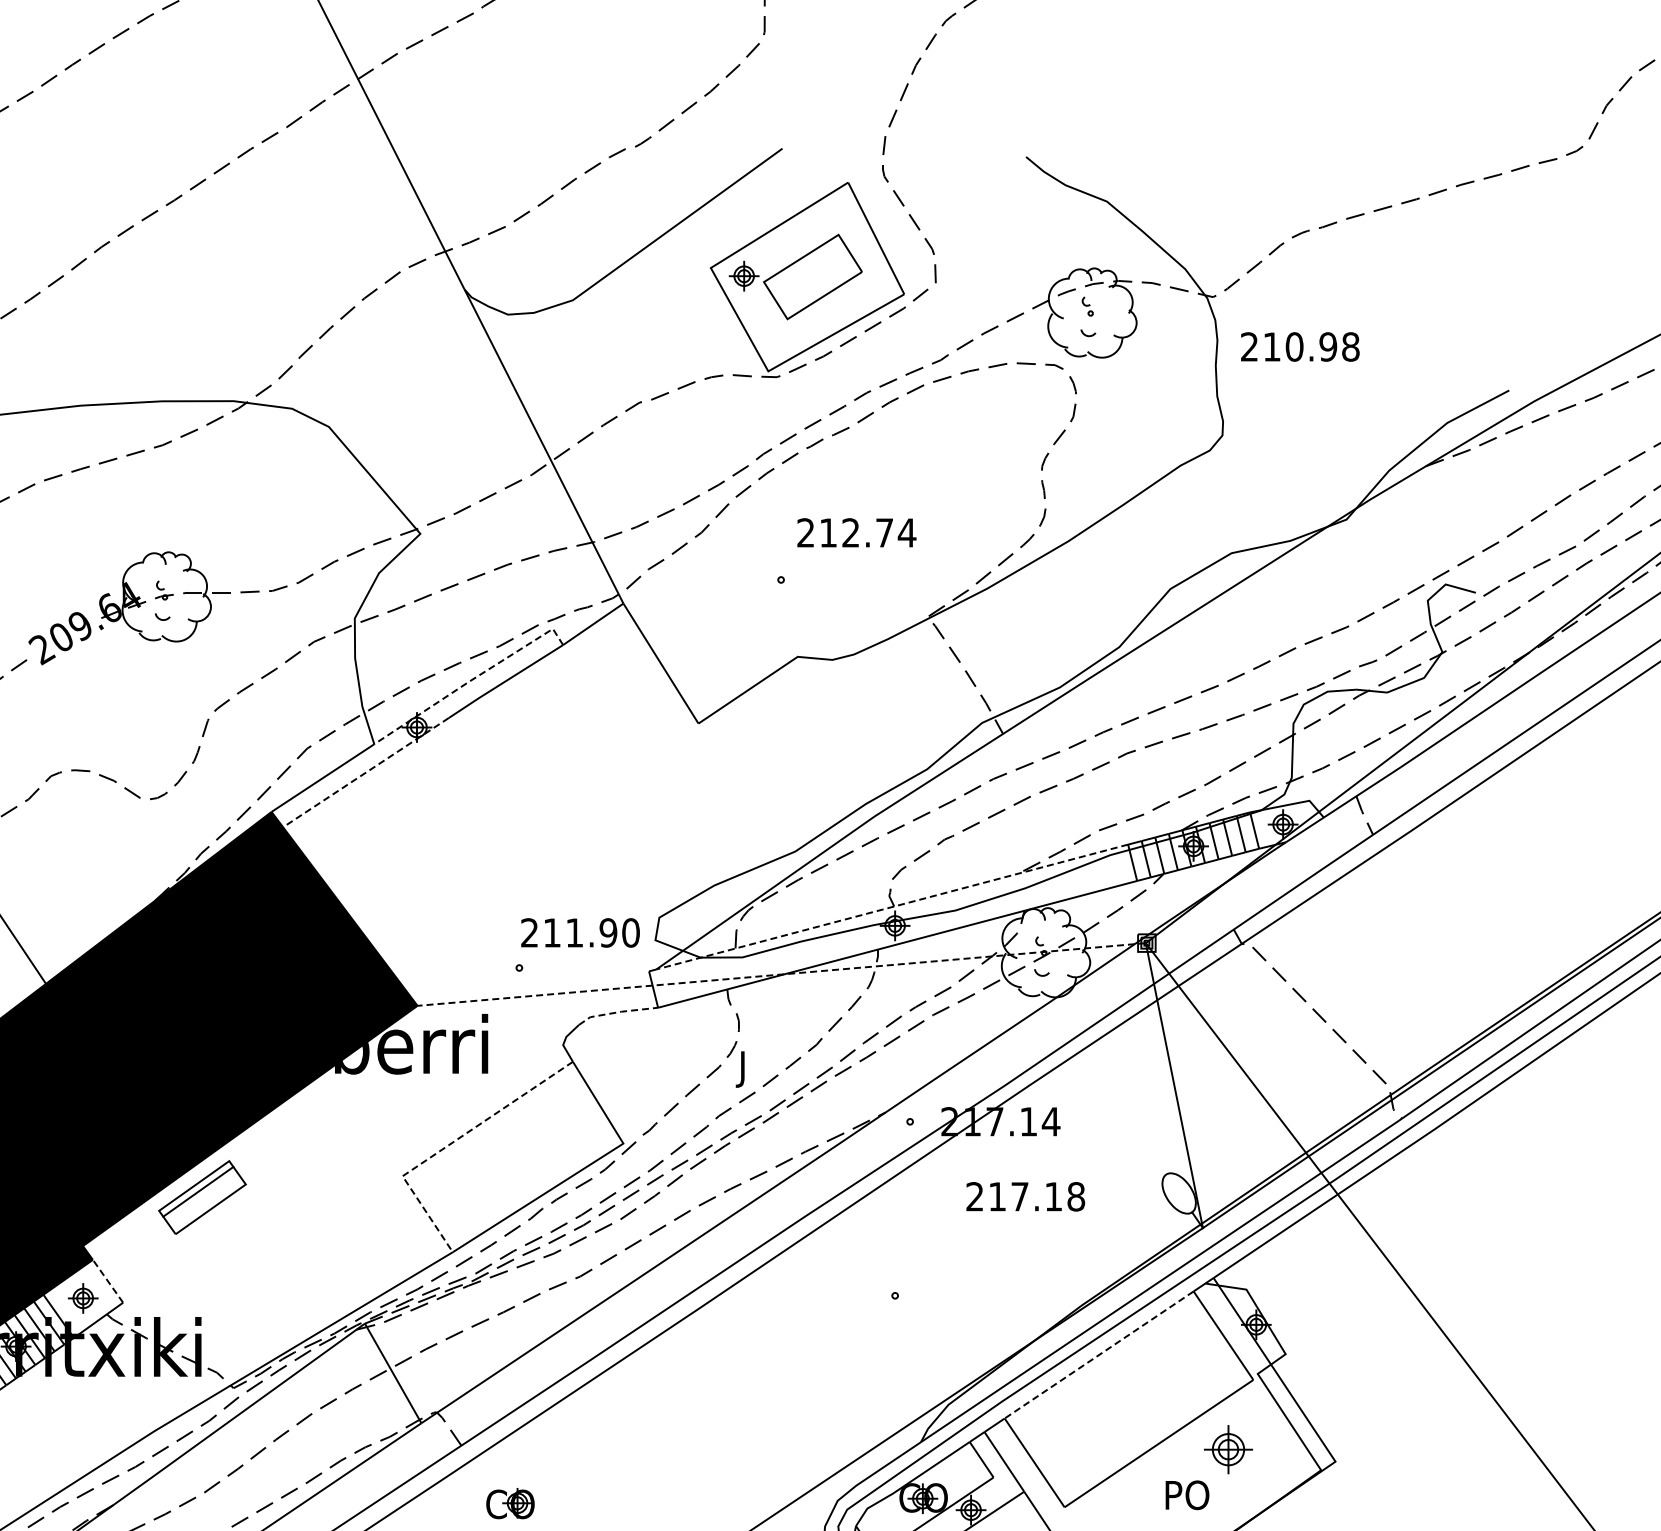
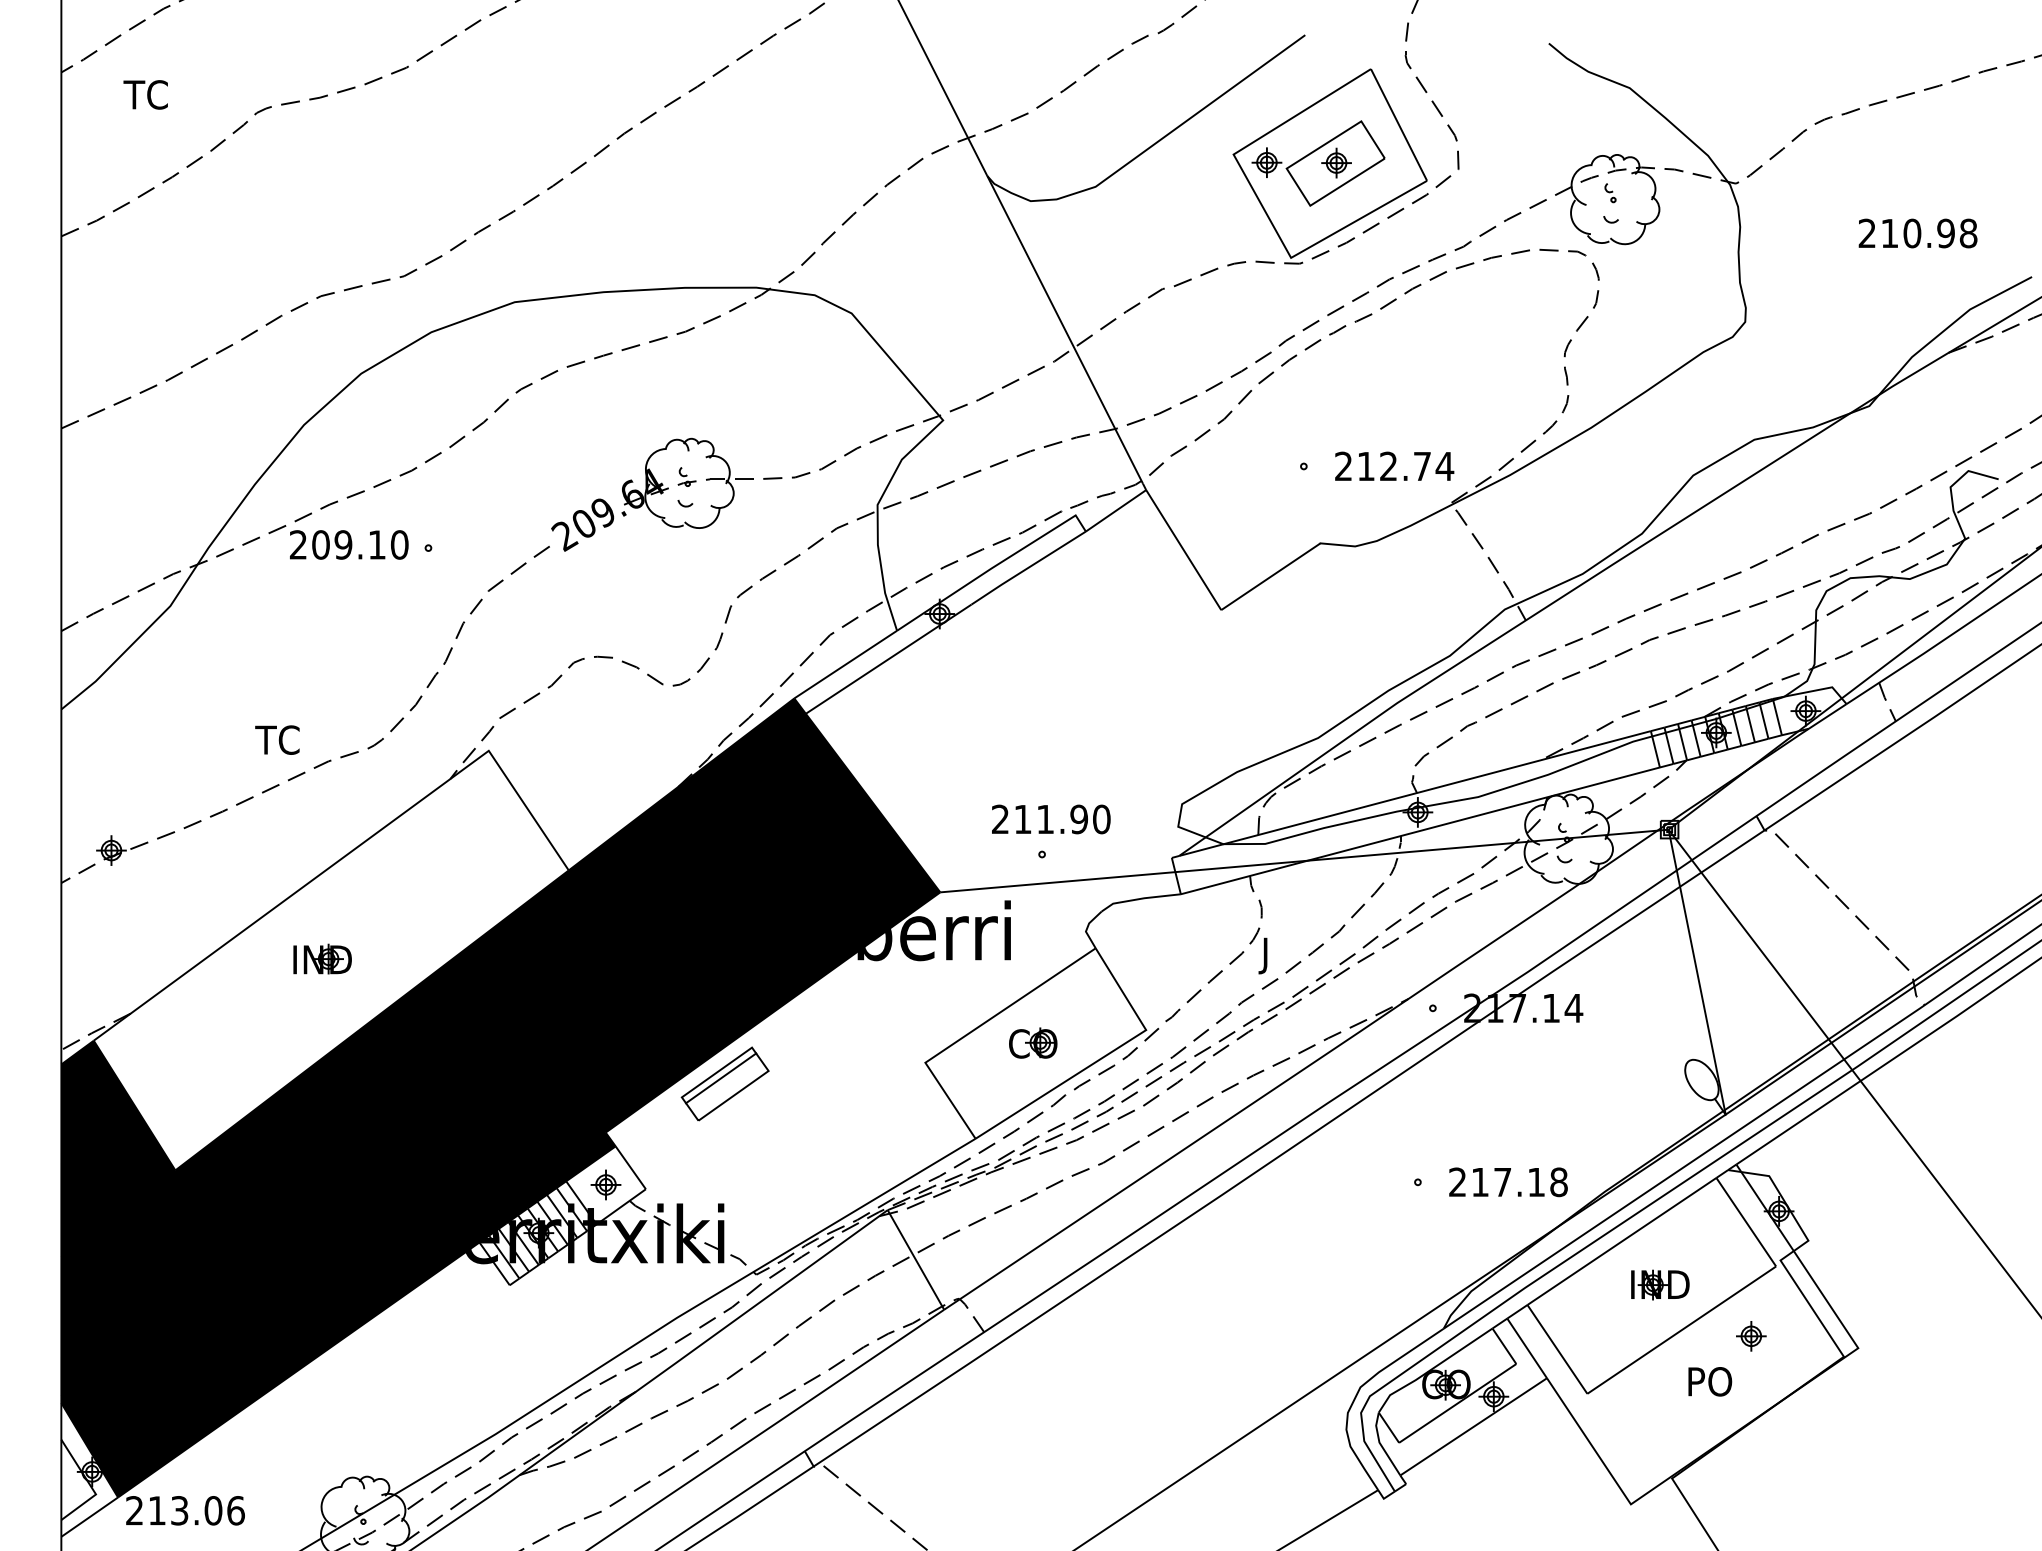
part: (813, 275) -> (1336, 162), added
text: (1299, 346) -> (1917, 233), moved
text: (856, 531) -> (1394, 465), moved
line: (471, 679) -> (994, 566), dashed -> solid
line: (365, 772) -> (888, 659), dashed -> solid
line: (892, 906) -> (1415, 793), dashed -> solid
text: (580, 932) -> (1051, 819), moved
line: (781, 974) -> (1304, 861), dashed -> solid
line: (617, 1011) -> (1140, 898), dashed -> solid
line: (448, 1144) -> (971, 1031), dashed -> solid
text: (1025, 1196) -> (1508, 1182), moved
line: (107, 1280) -> (630, 1167), dashed -> solid
line: (1098, 1354) -> (1621, 1241), dashed -> solid
part: (1137, 1397) -> (1660, 1284), added
part: (1228, 1449) -> (1751, 1336), size x0.62
part: (510, 1502) -> (1033, 1042), moved

